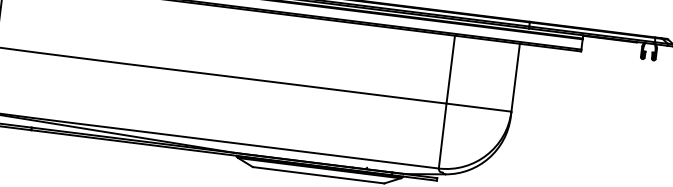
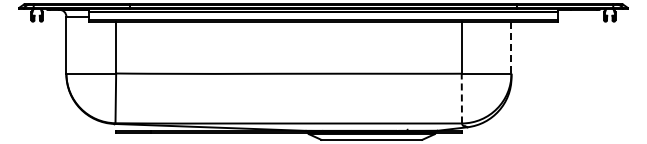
line: (515, 78) -> (511, 48), solid -> dashed
line: (442, 135) -> (461, 98), solid -> dashed

